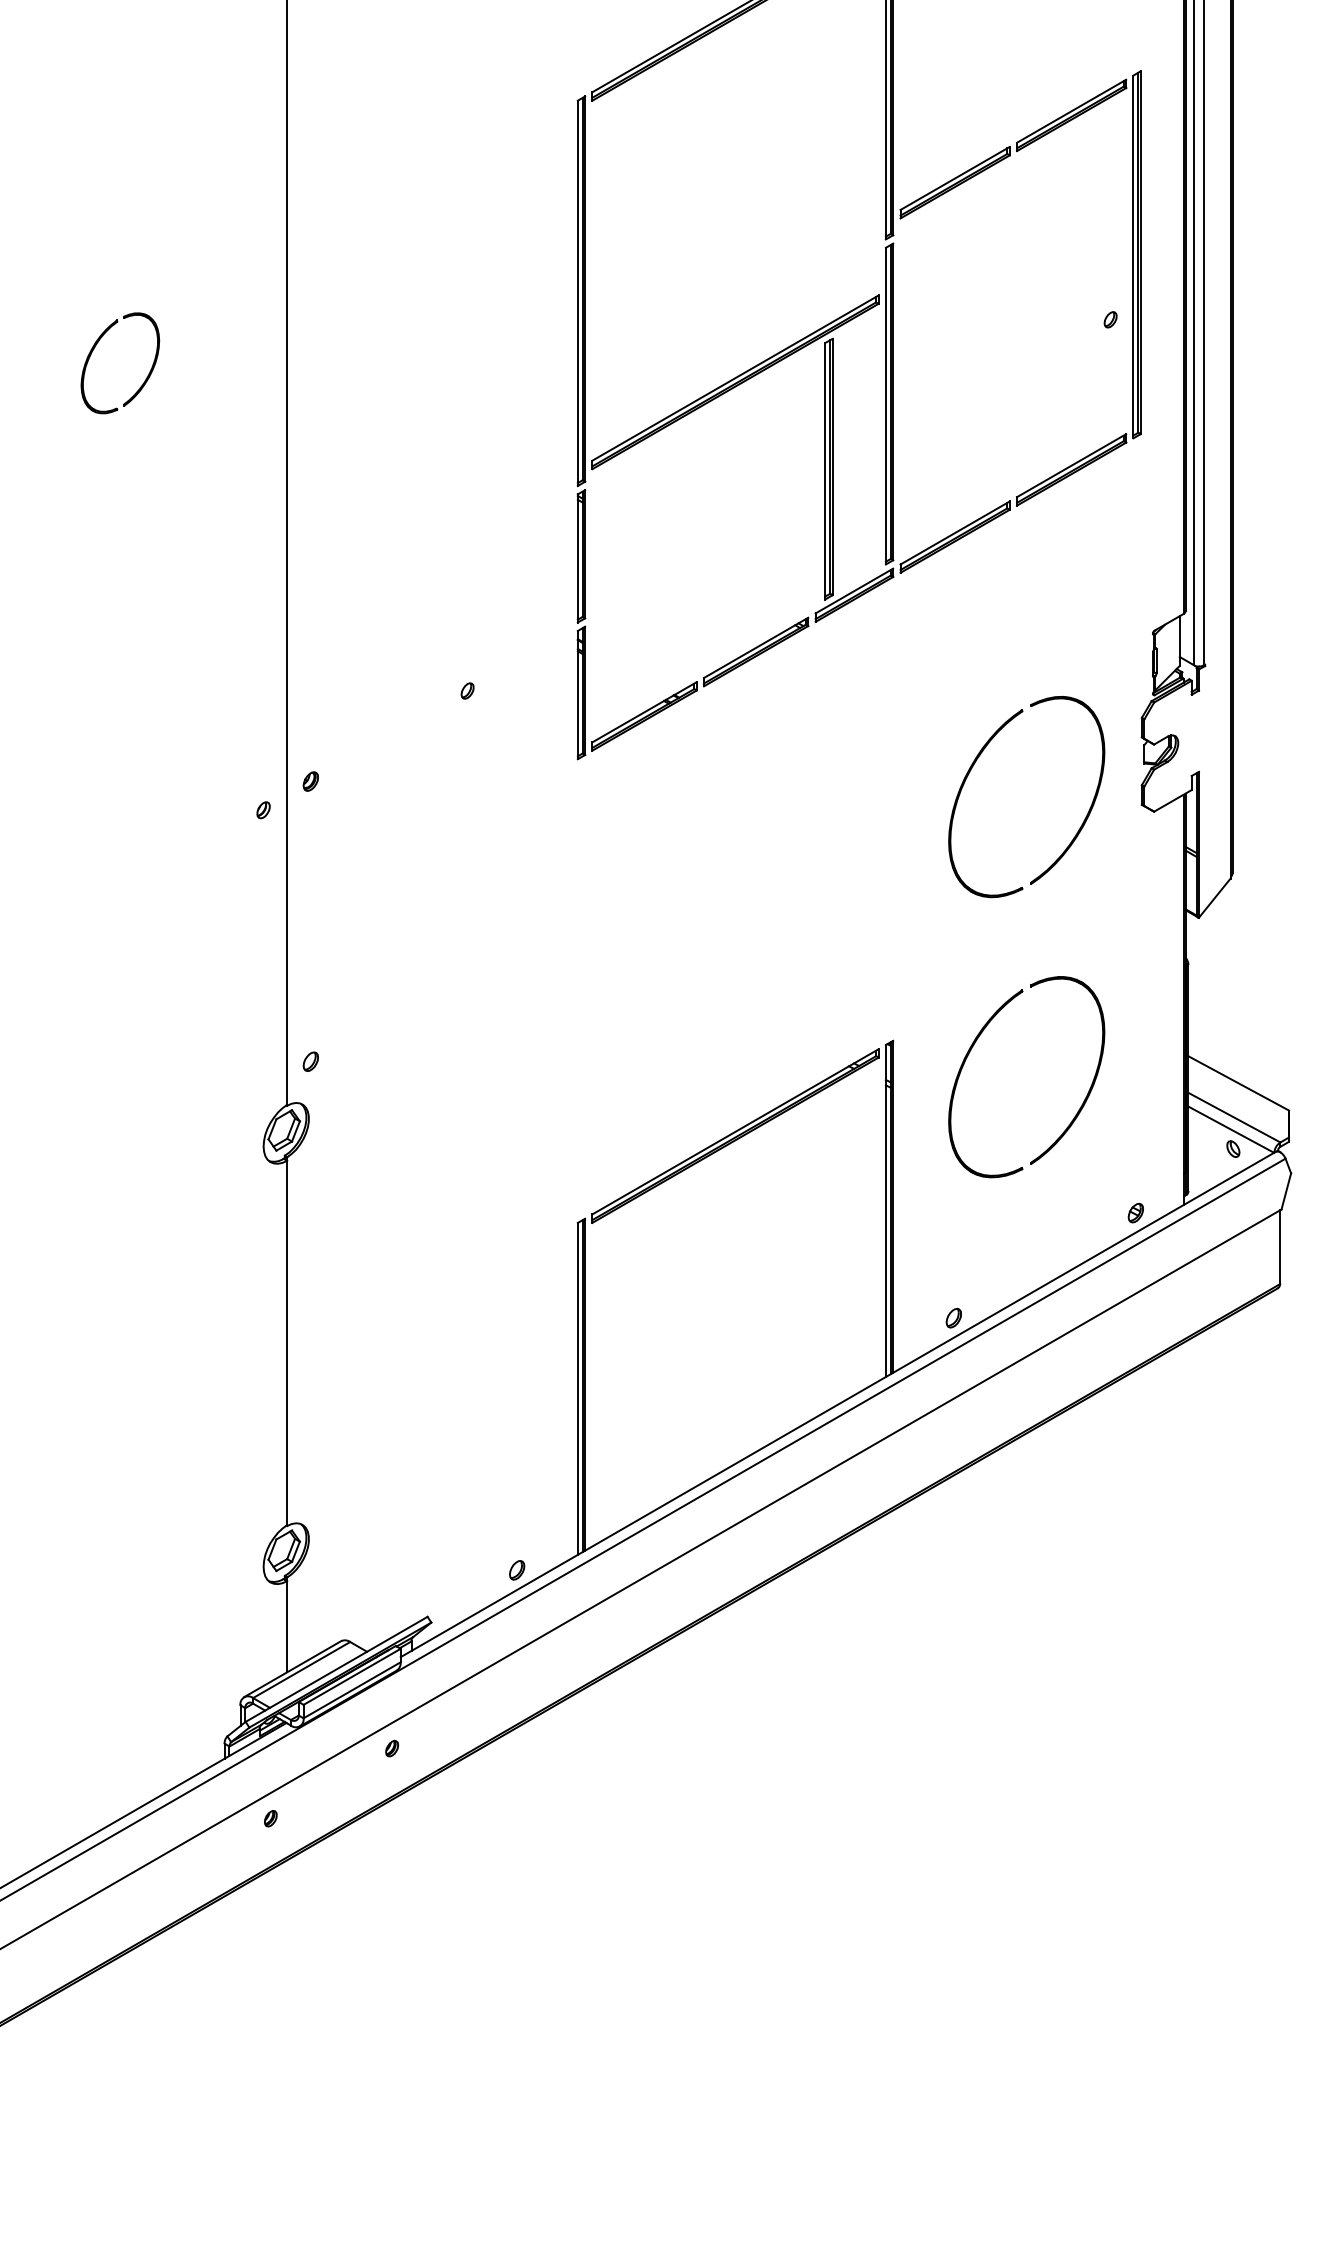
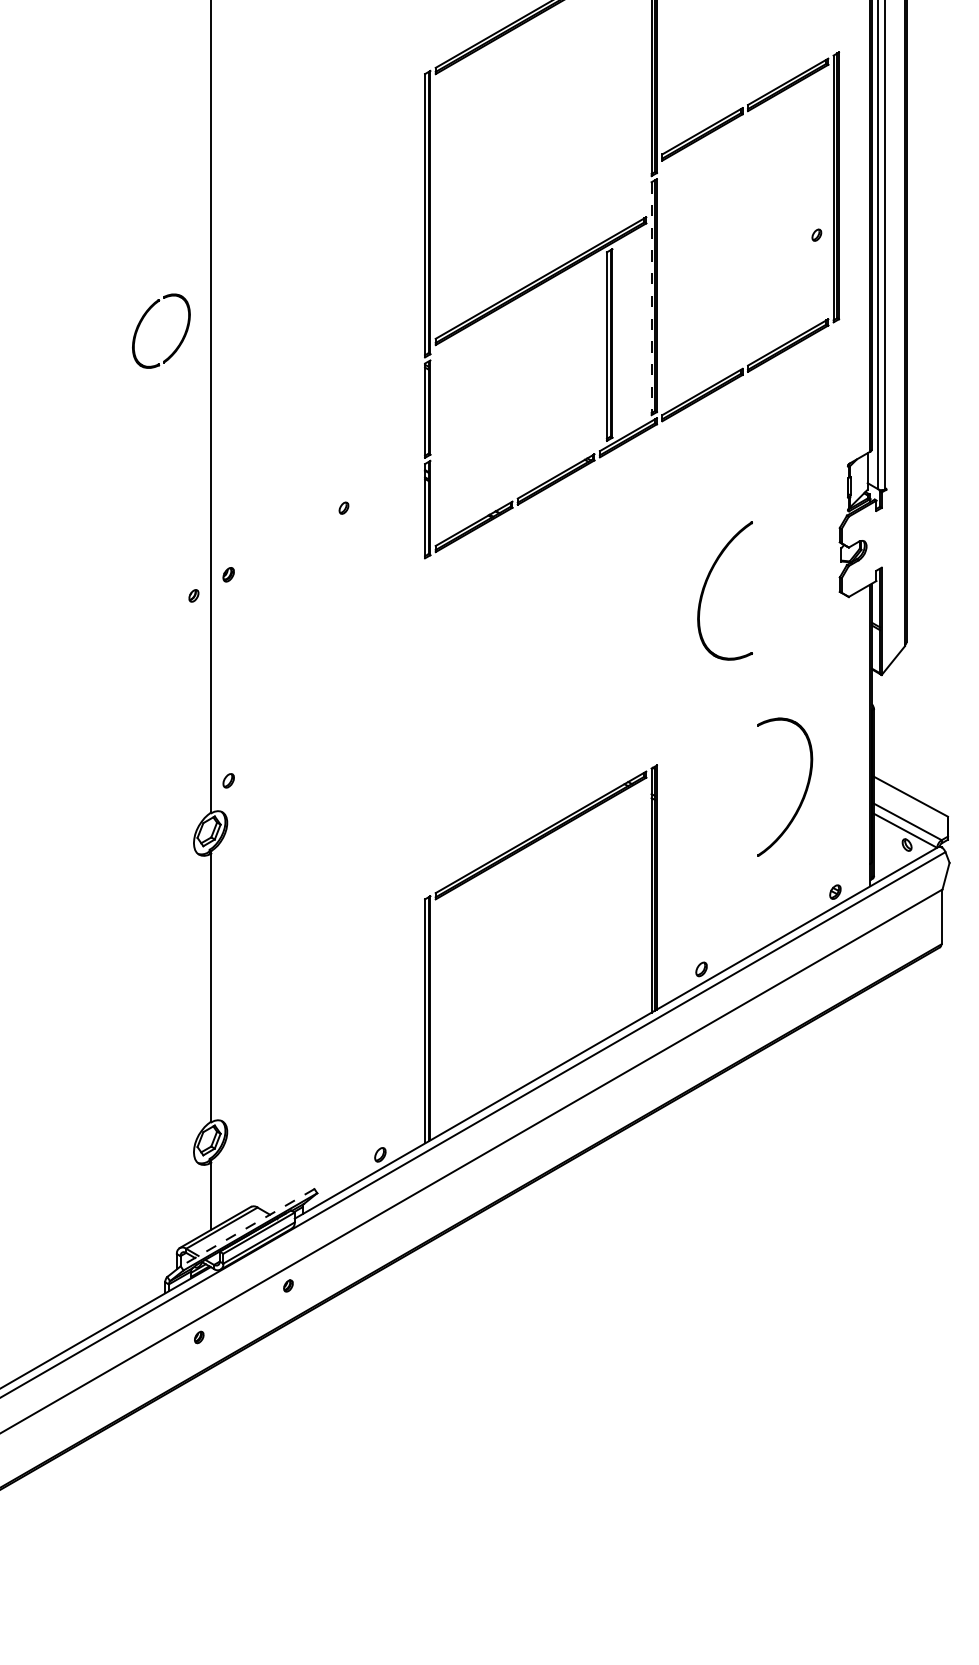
part: (144, 380) -> (179, 343), moved
line: (885, 406) -> (651, 298), solid -> dashed
part: (1093, 797) -> (804, 586), removed
part: (960, 1074) -> (706, 790), removed
line: (336, 1669) -> (247, 1227), solid -> dashed

